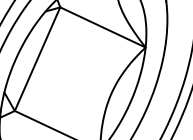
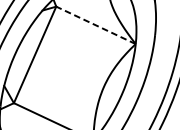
line: (102, 27) -> (95, 25), solid -> dashed

